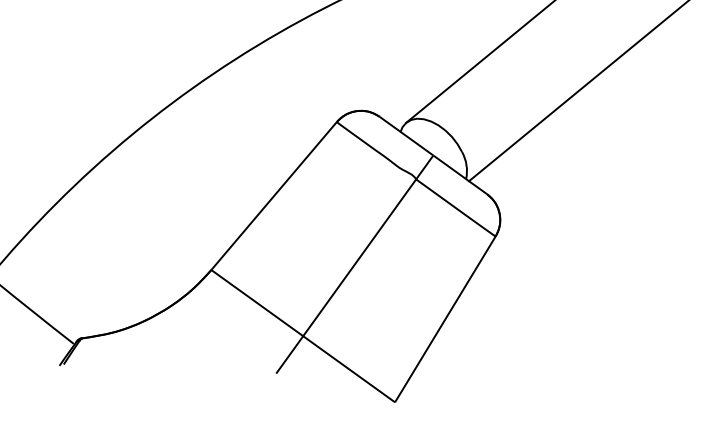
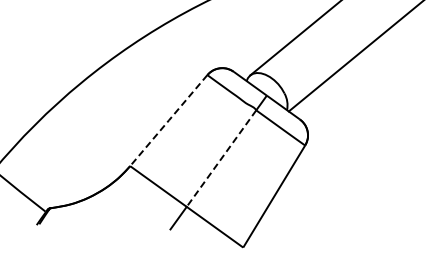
line: (275, 195) -> (169, 120), solid -> dashed
line: (359, 259) -> (221, 159), solid -> dashed

